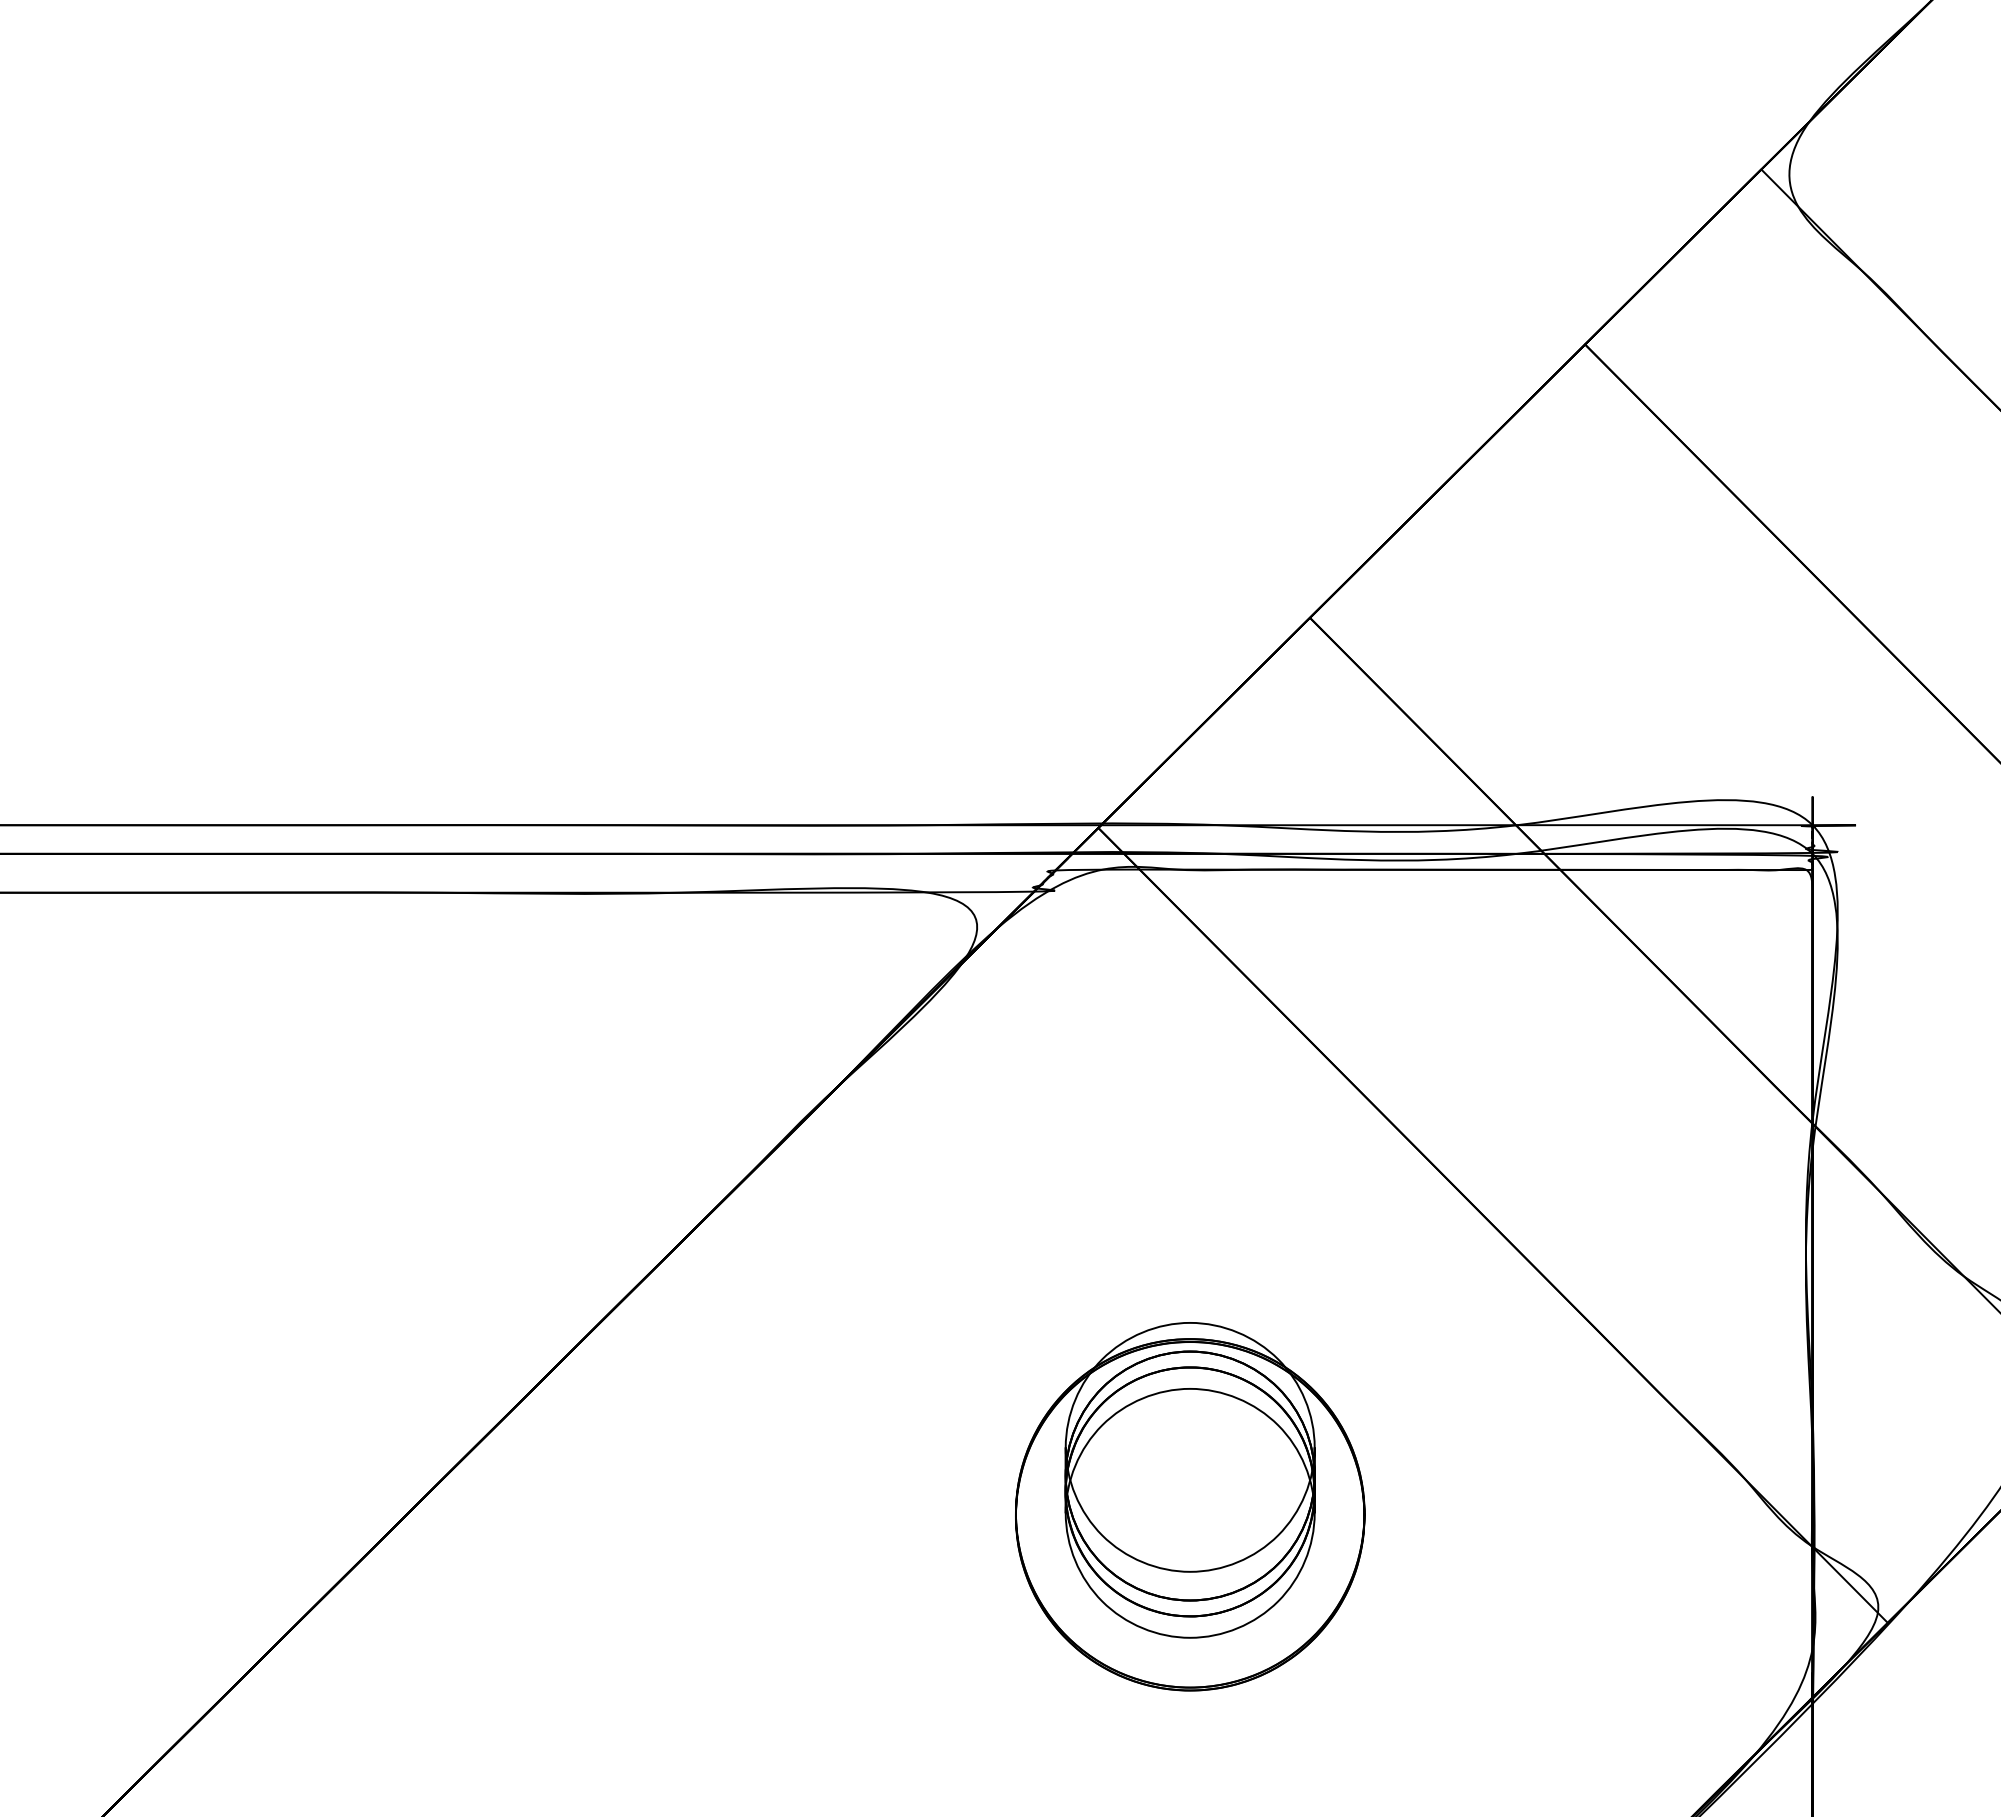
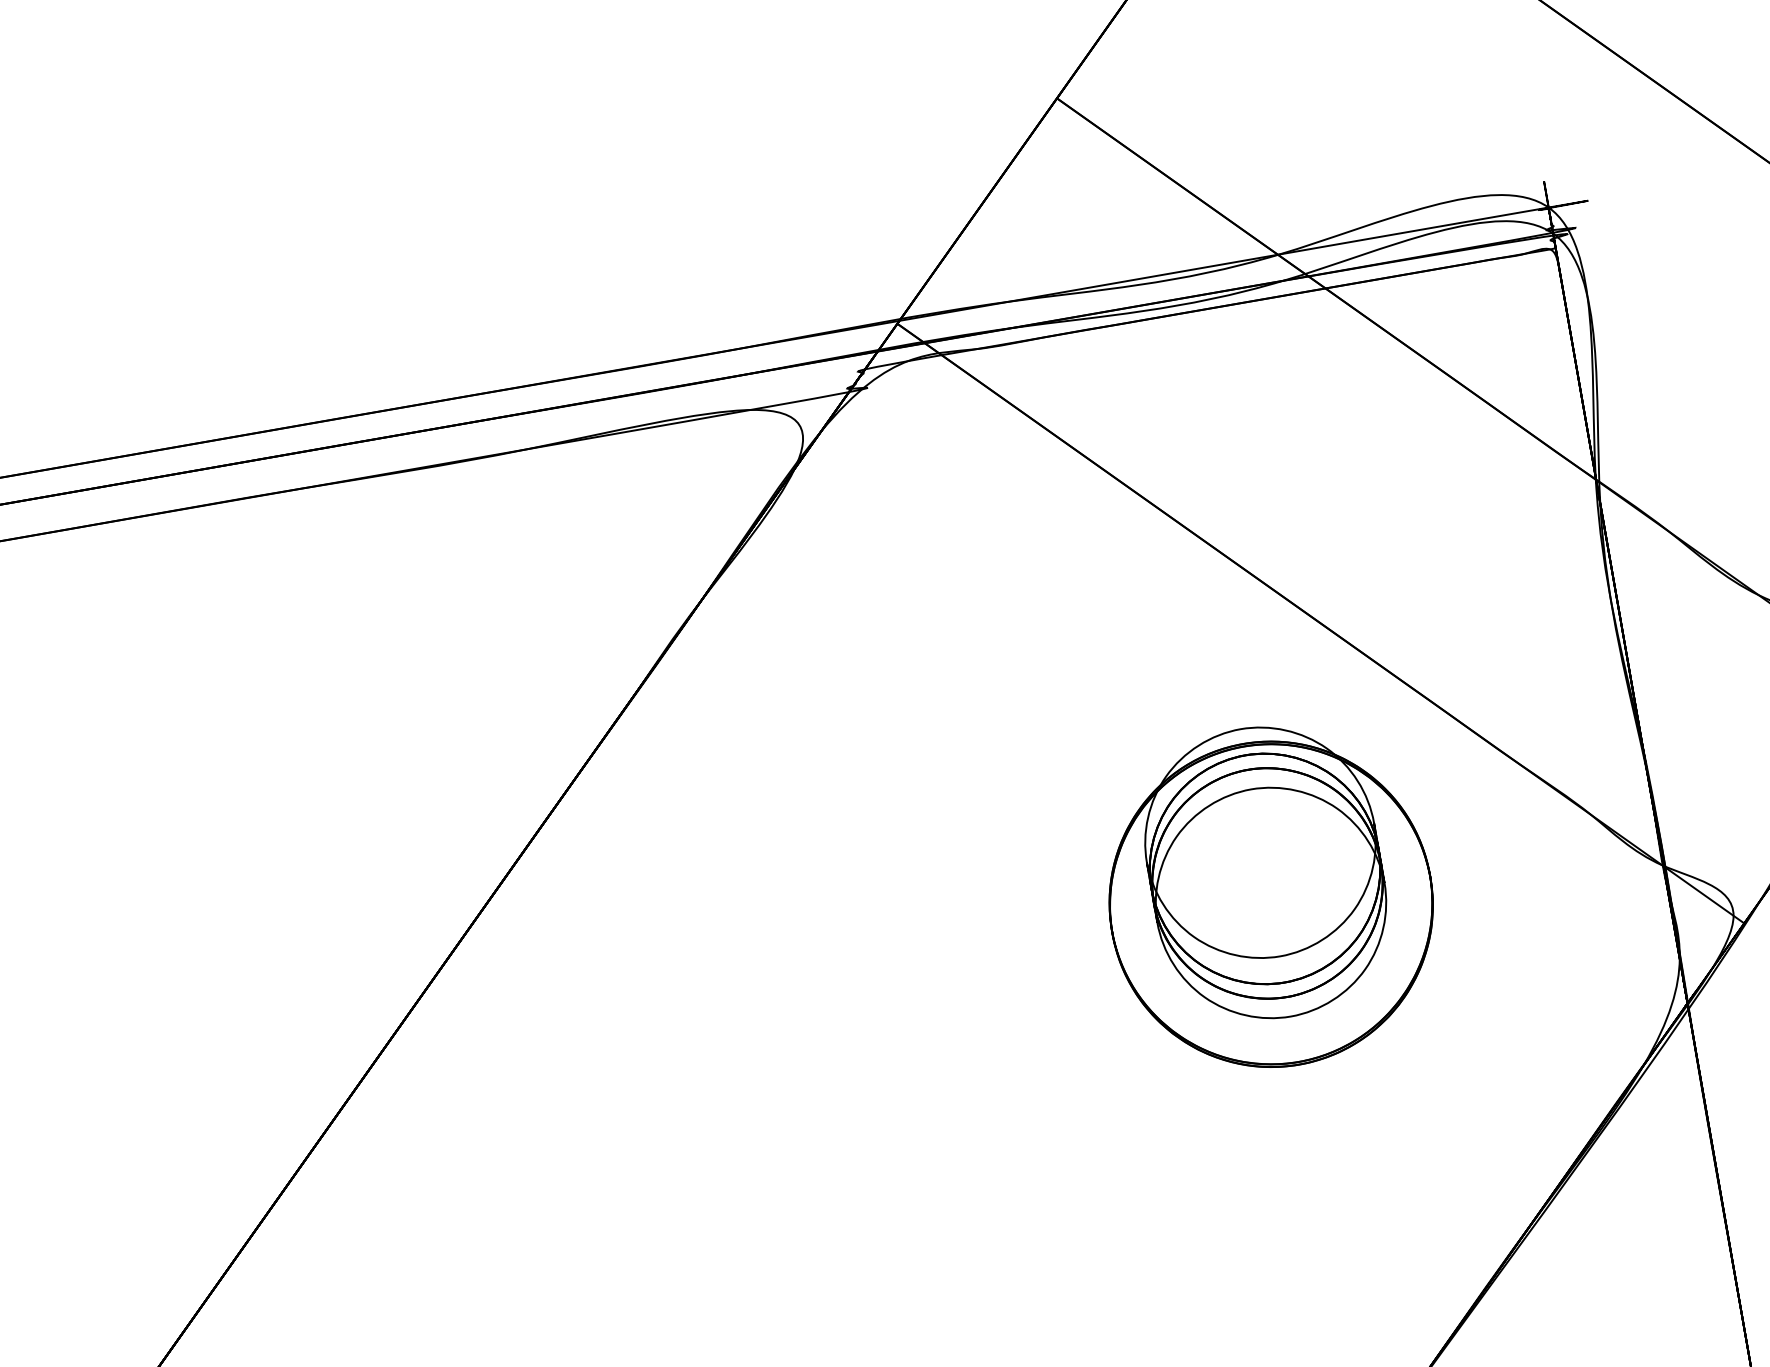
part: (1190, 1506) -> (1270, 896), moved

